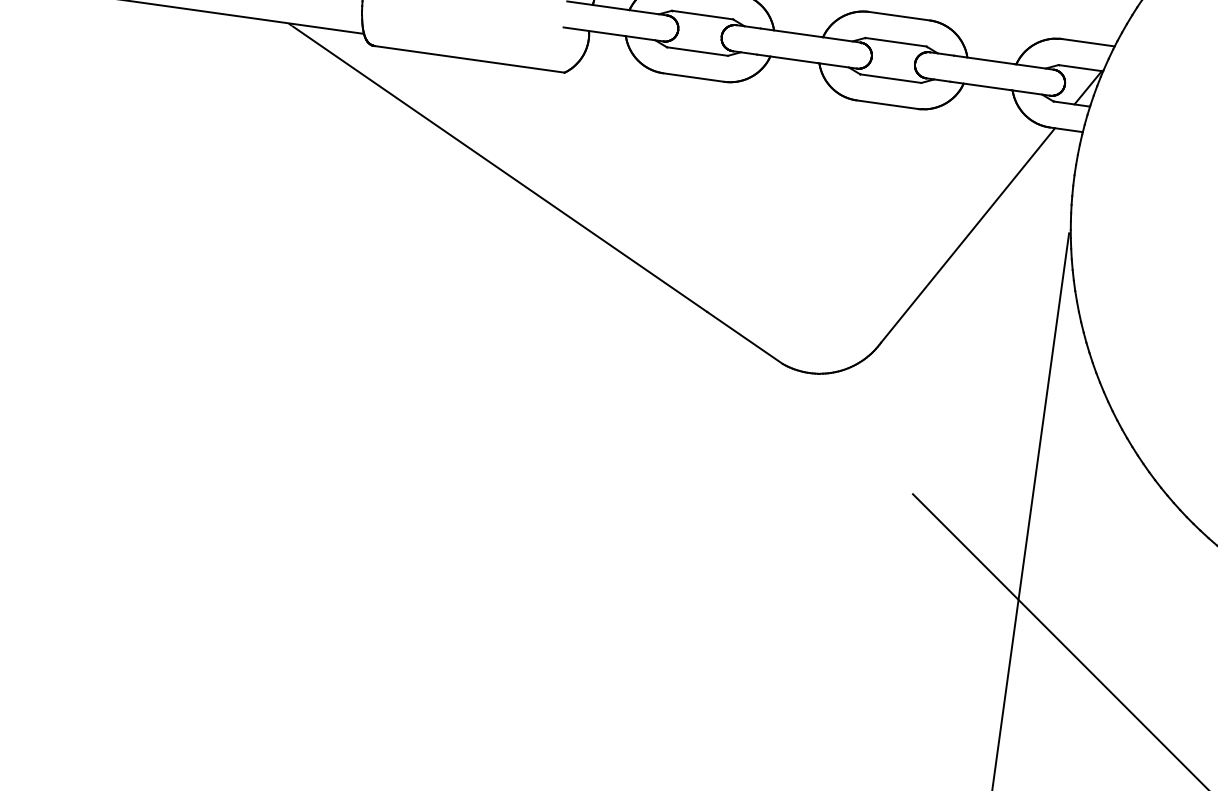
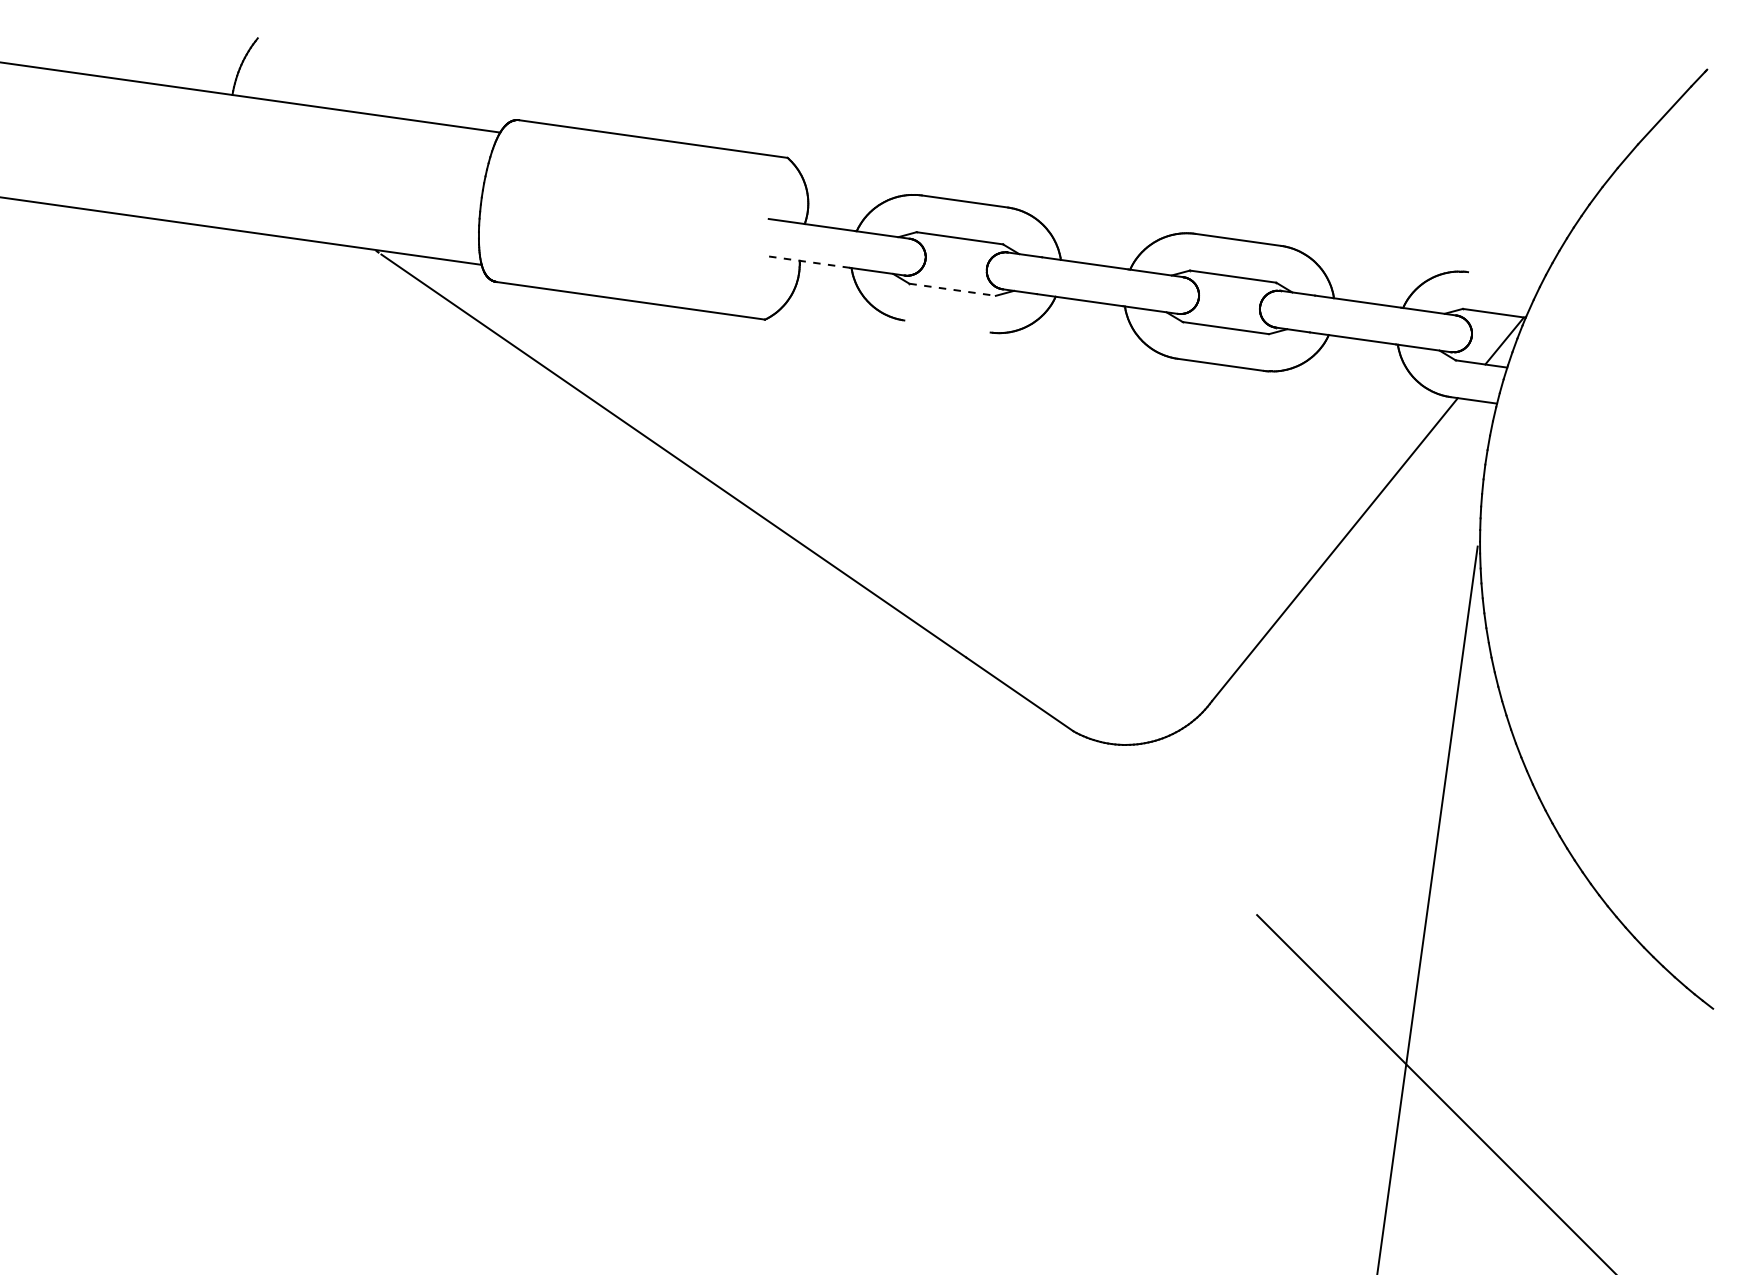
line: (593, 31) -> (806, 261), solid -> dashed
line: (1088, 42) -> (1505, 277), removed
line: (697, 51) -> (952, 289), solid -> dashed
line: (693, 77) -> (947, 326), removed

